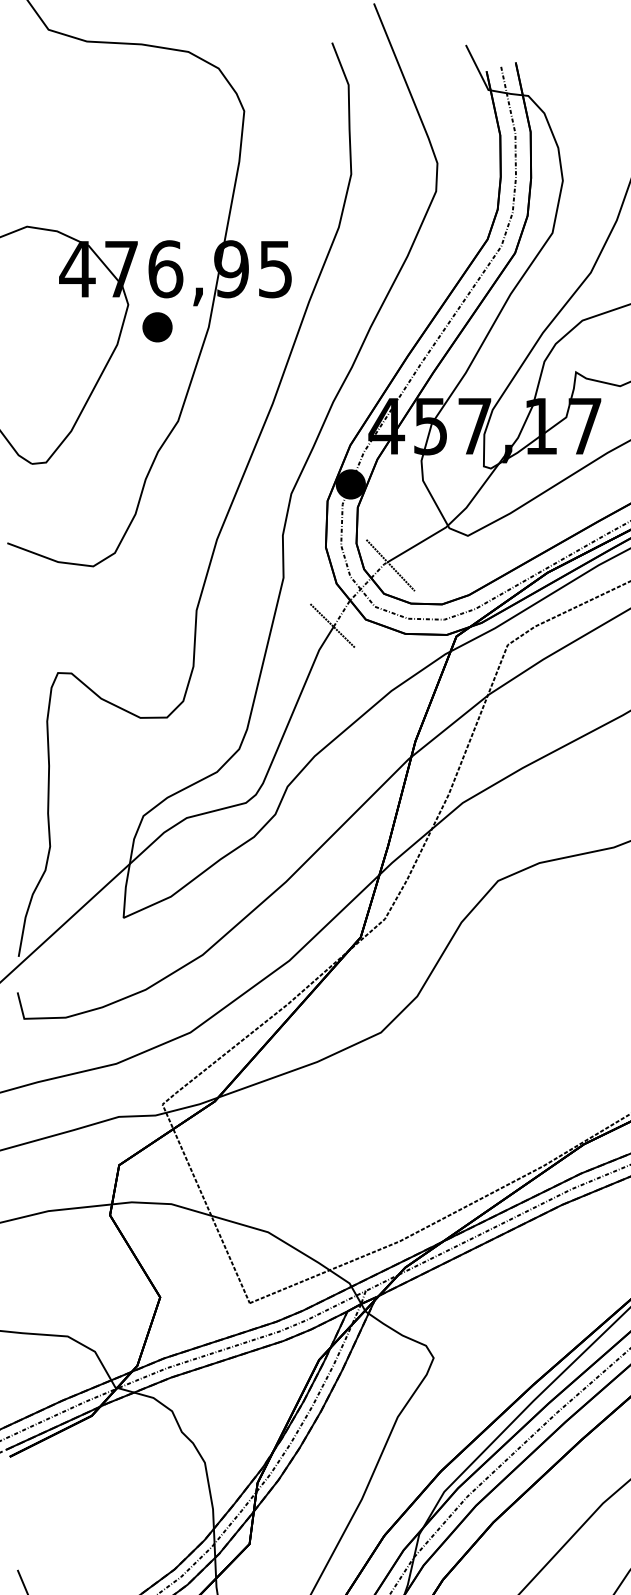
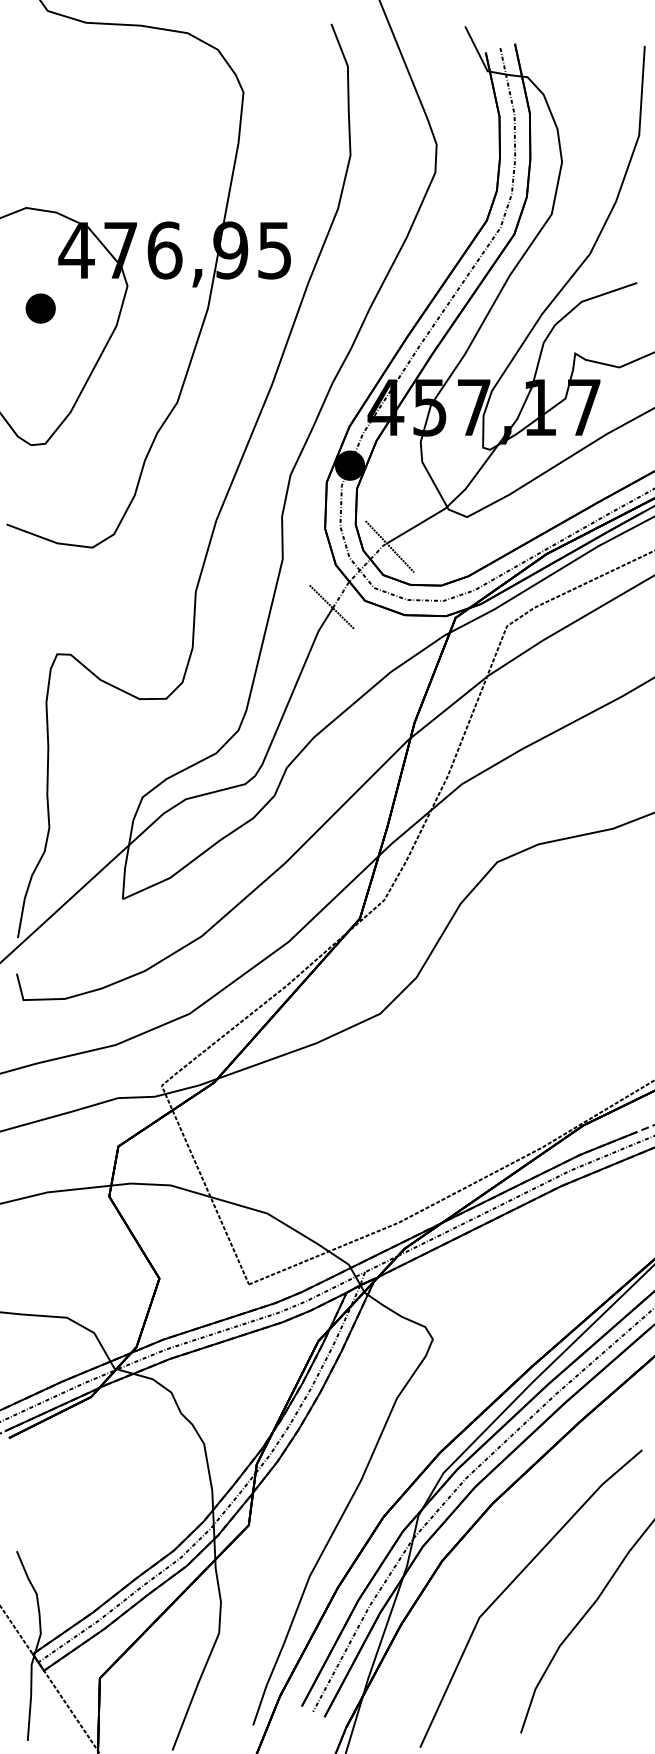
part: (157, 327) -> (40, 308), moved

